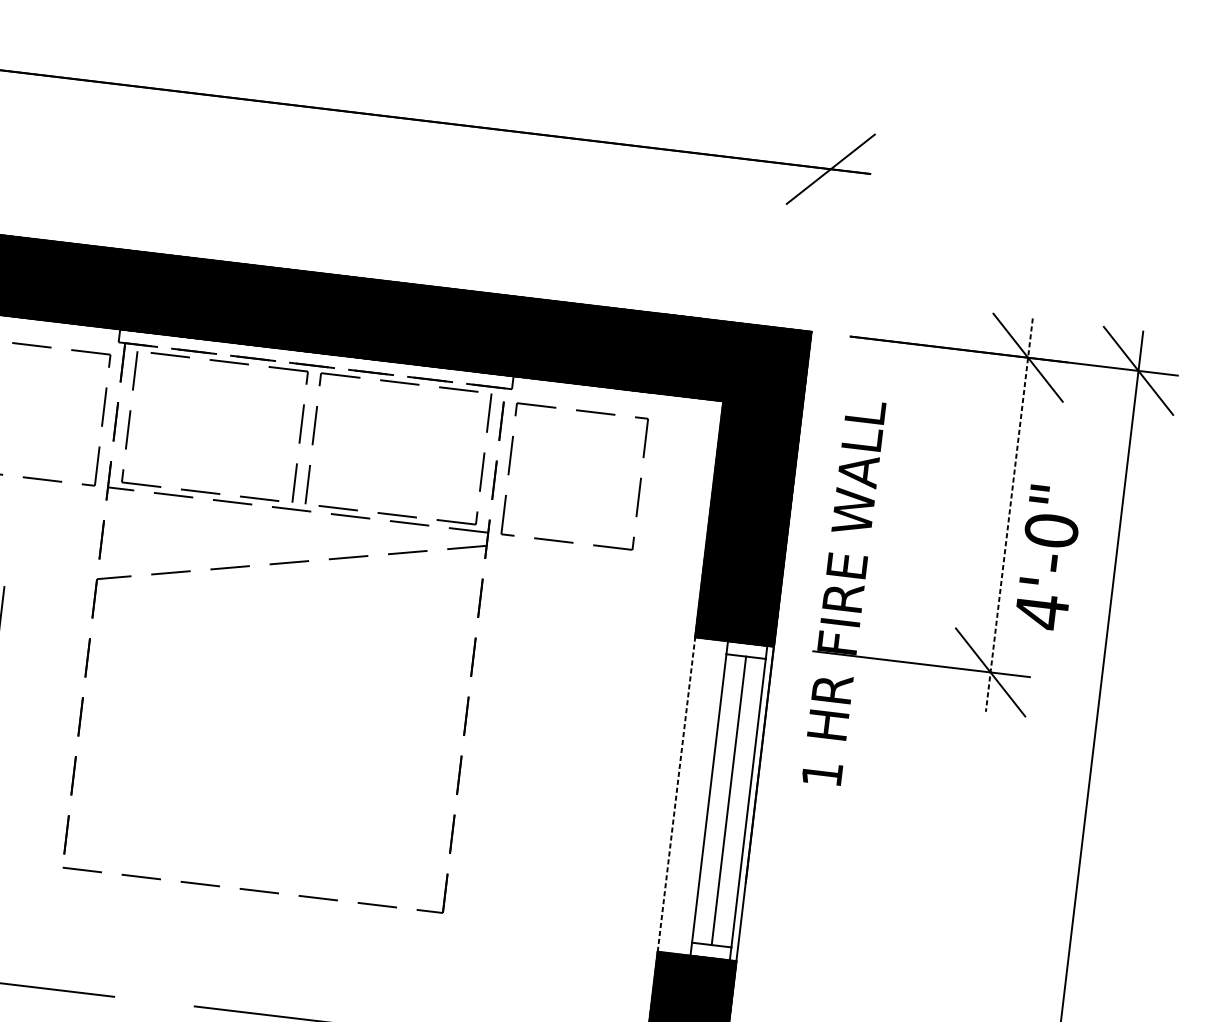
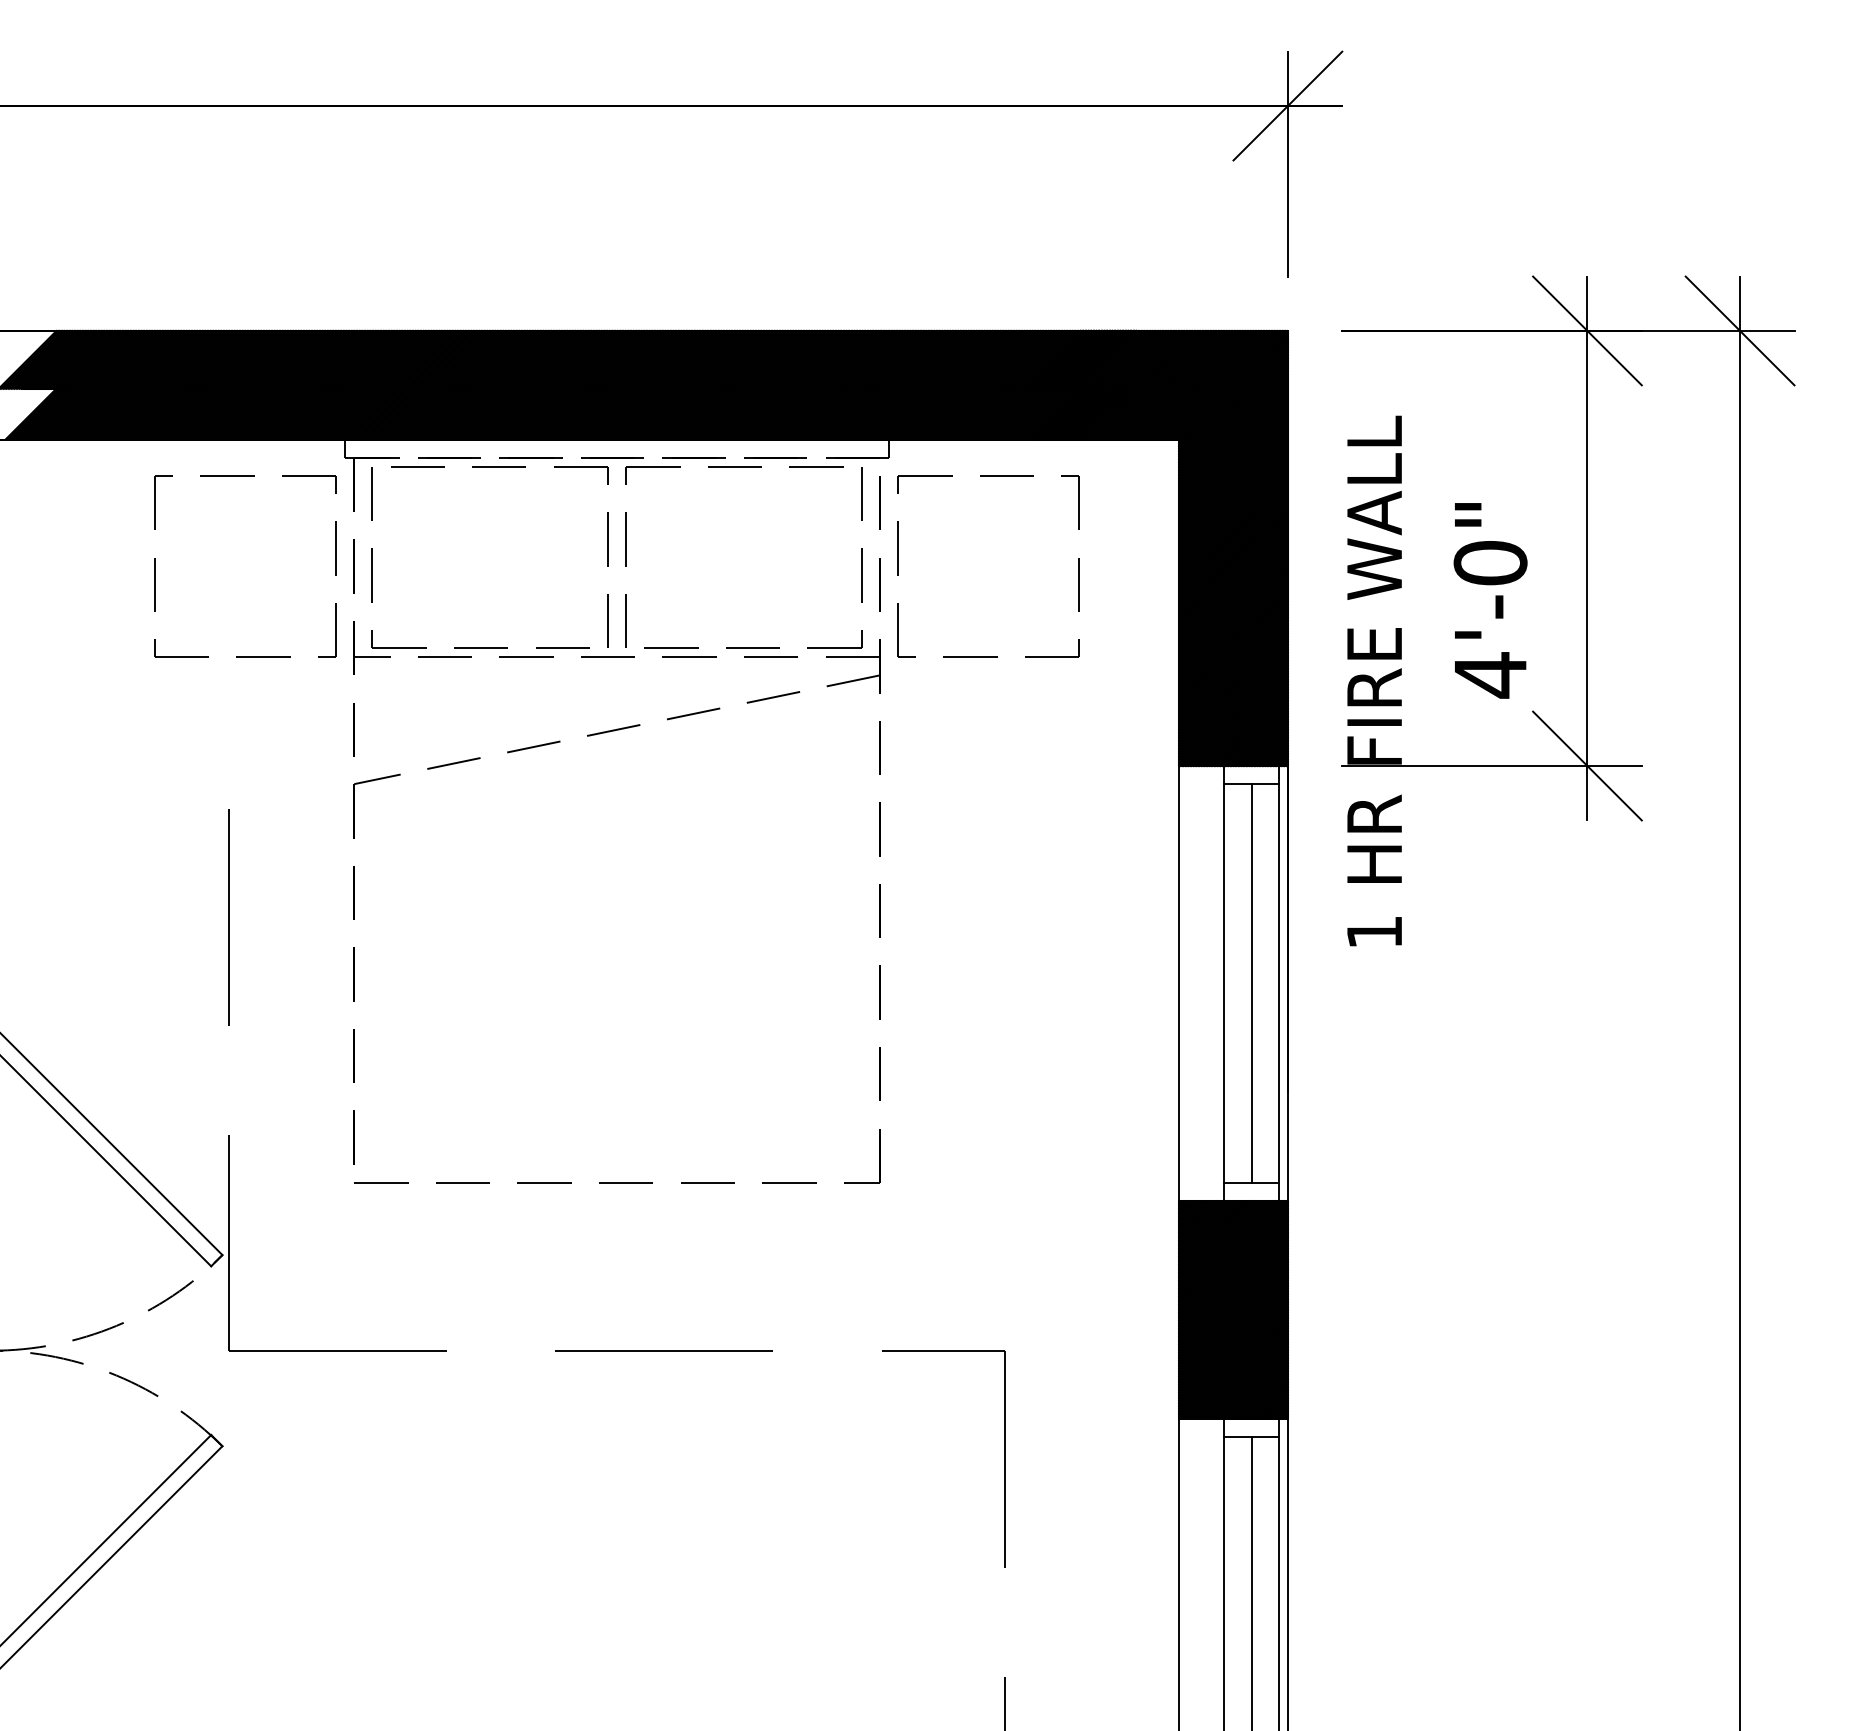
line: (825, 210) -> (1287, 163), added
line: (1009, 515) -> (1587, 548), dashed -> solid
text: (1048, 557) -> (1490, 600), moved
line: (676, 794) -> (1179, 983), dashed -> solid

